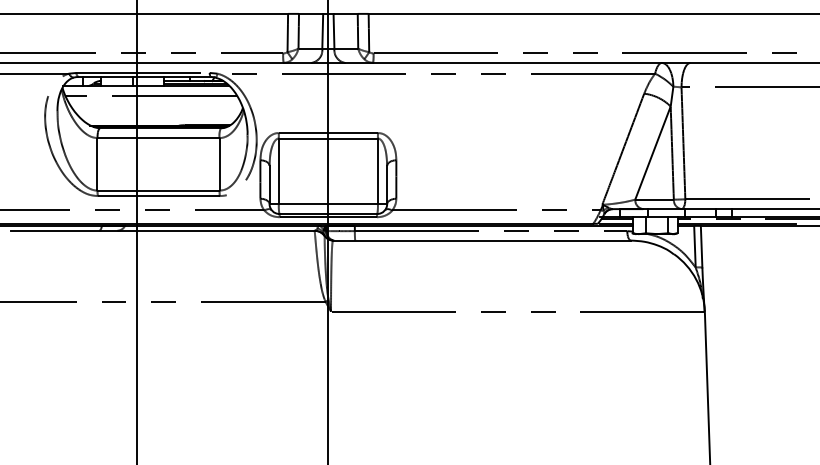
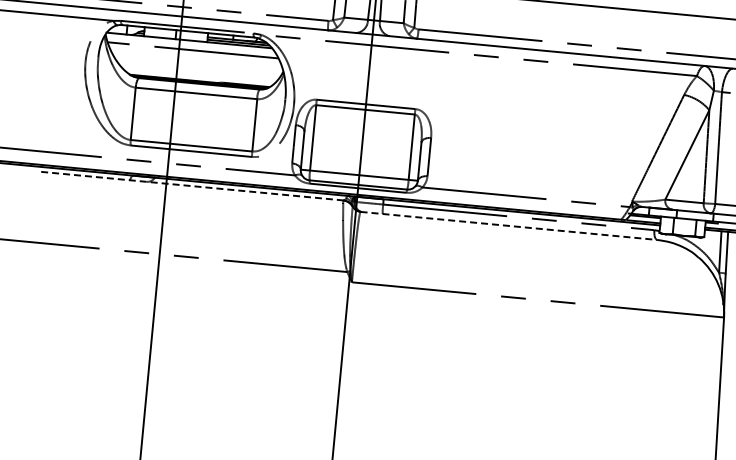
line: (162, 230) -> (191, 185), solid -> dashed
line: (481, 240) -> (508, 225), solid -> dashed

